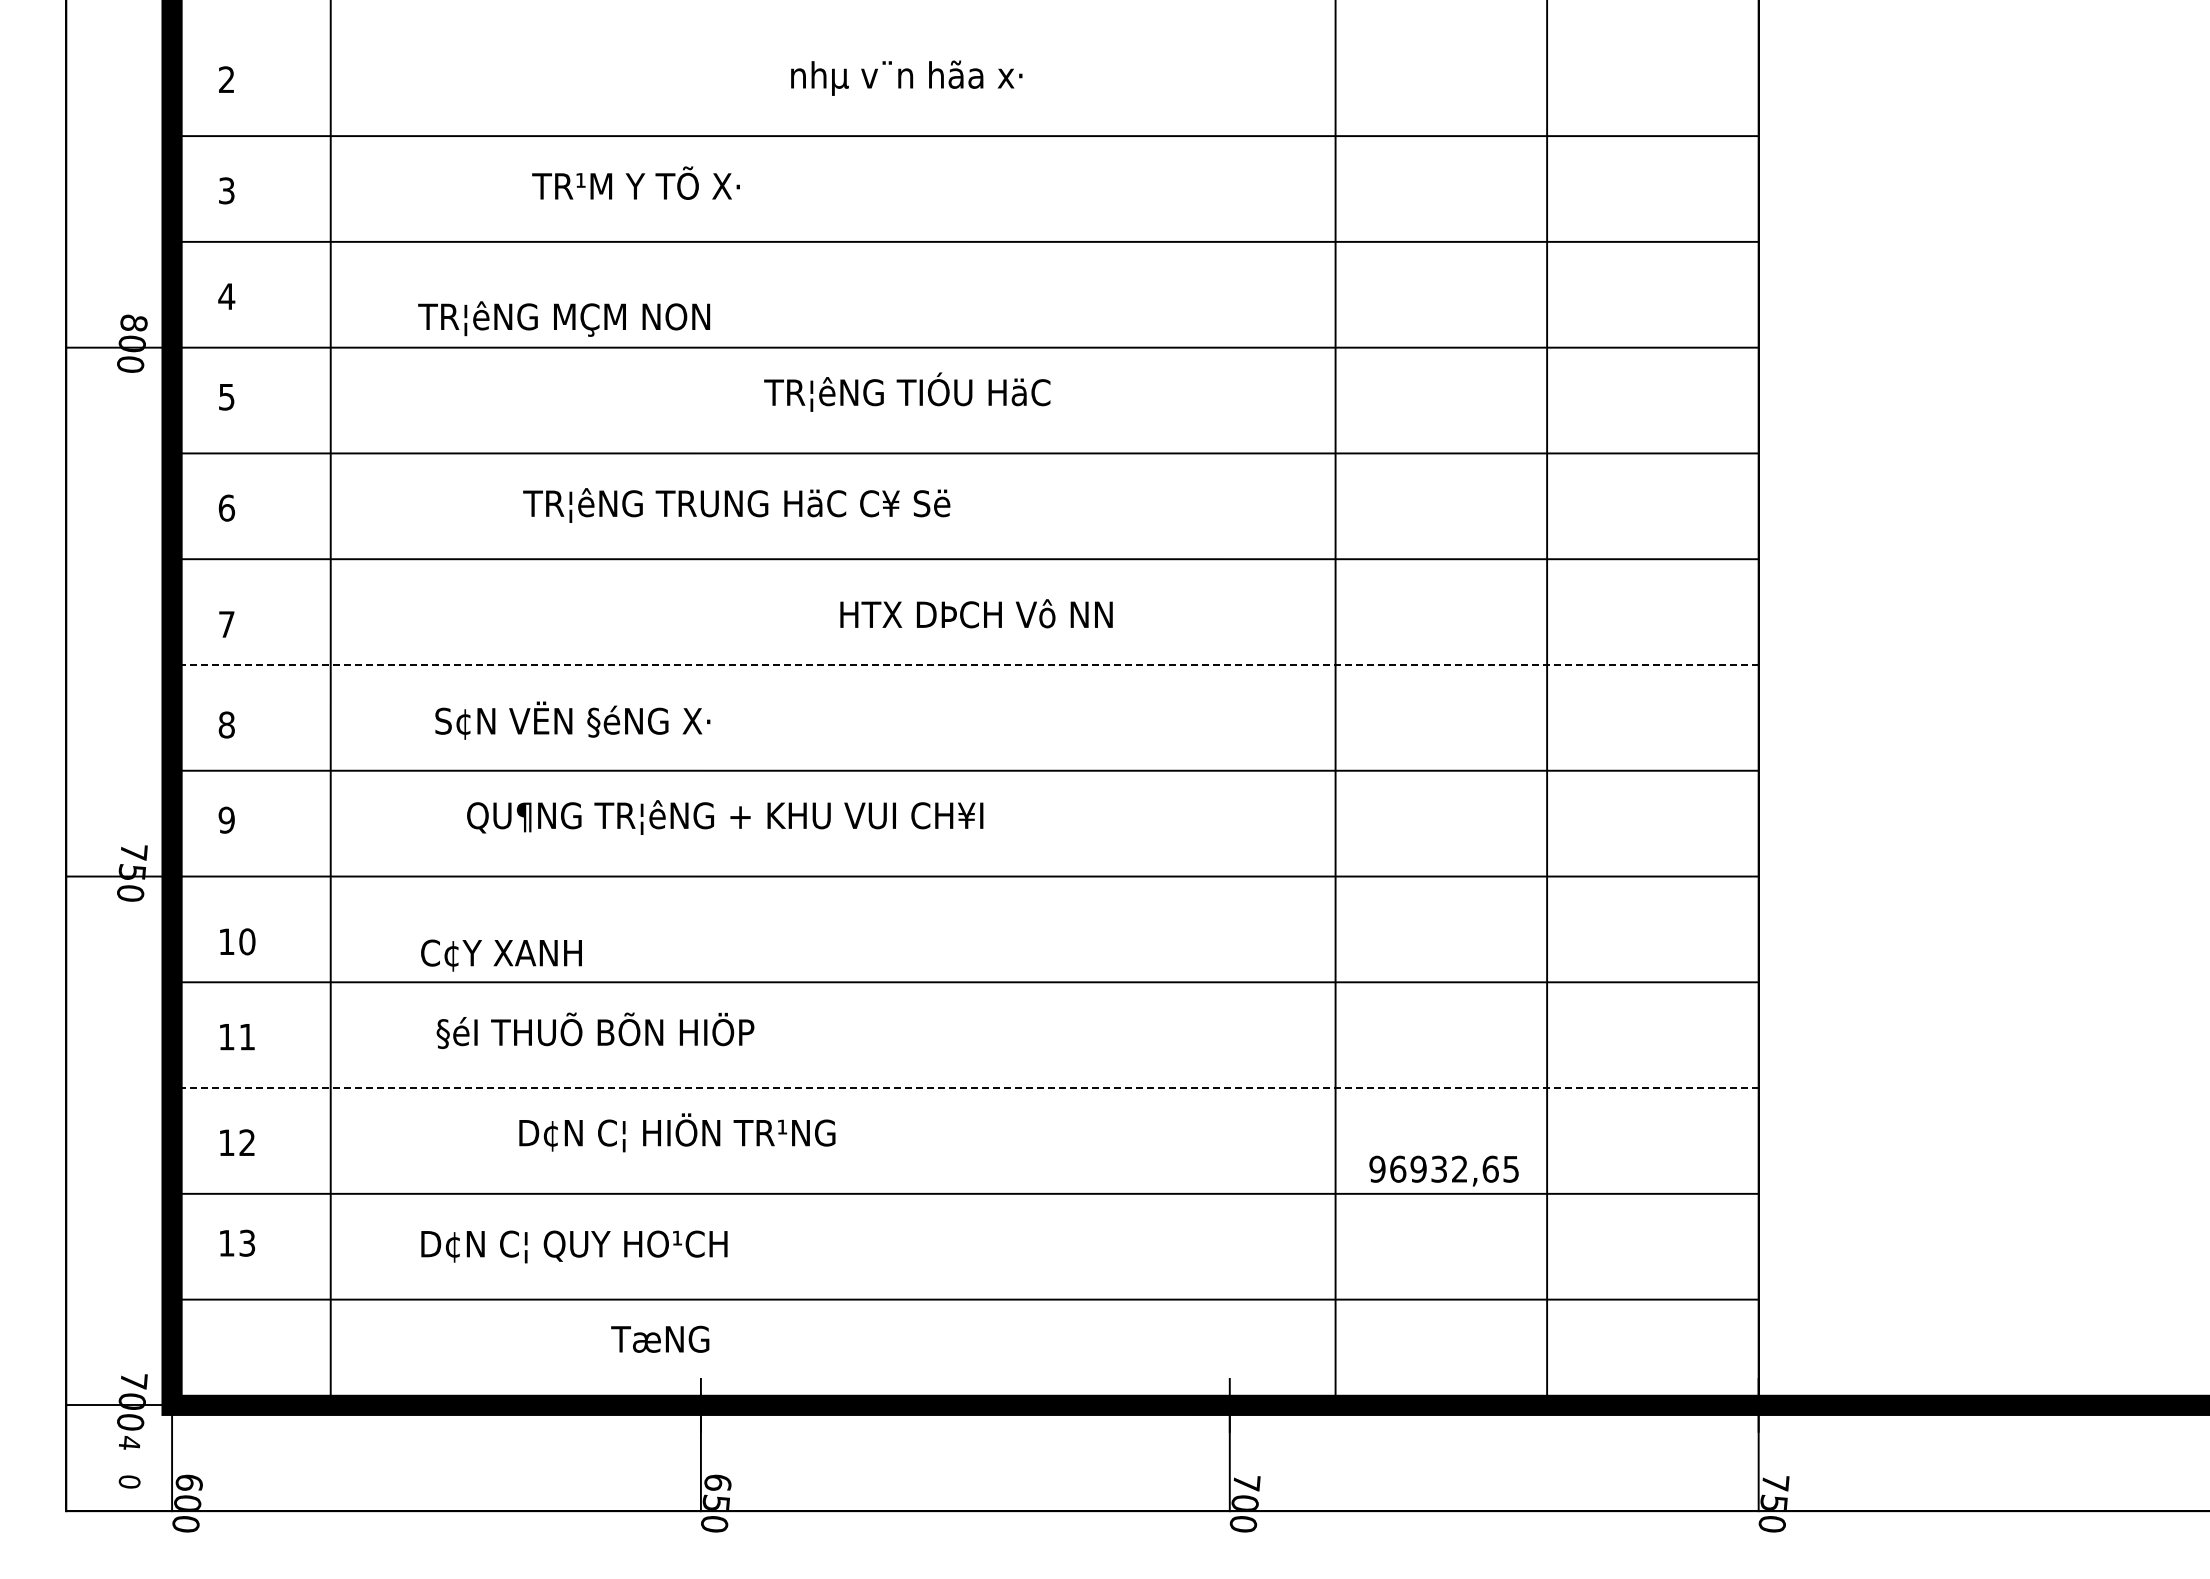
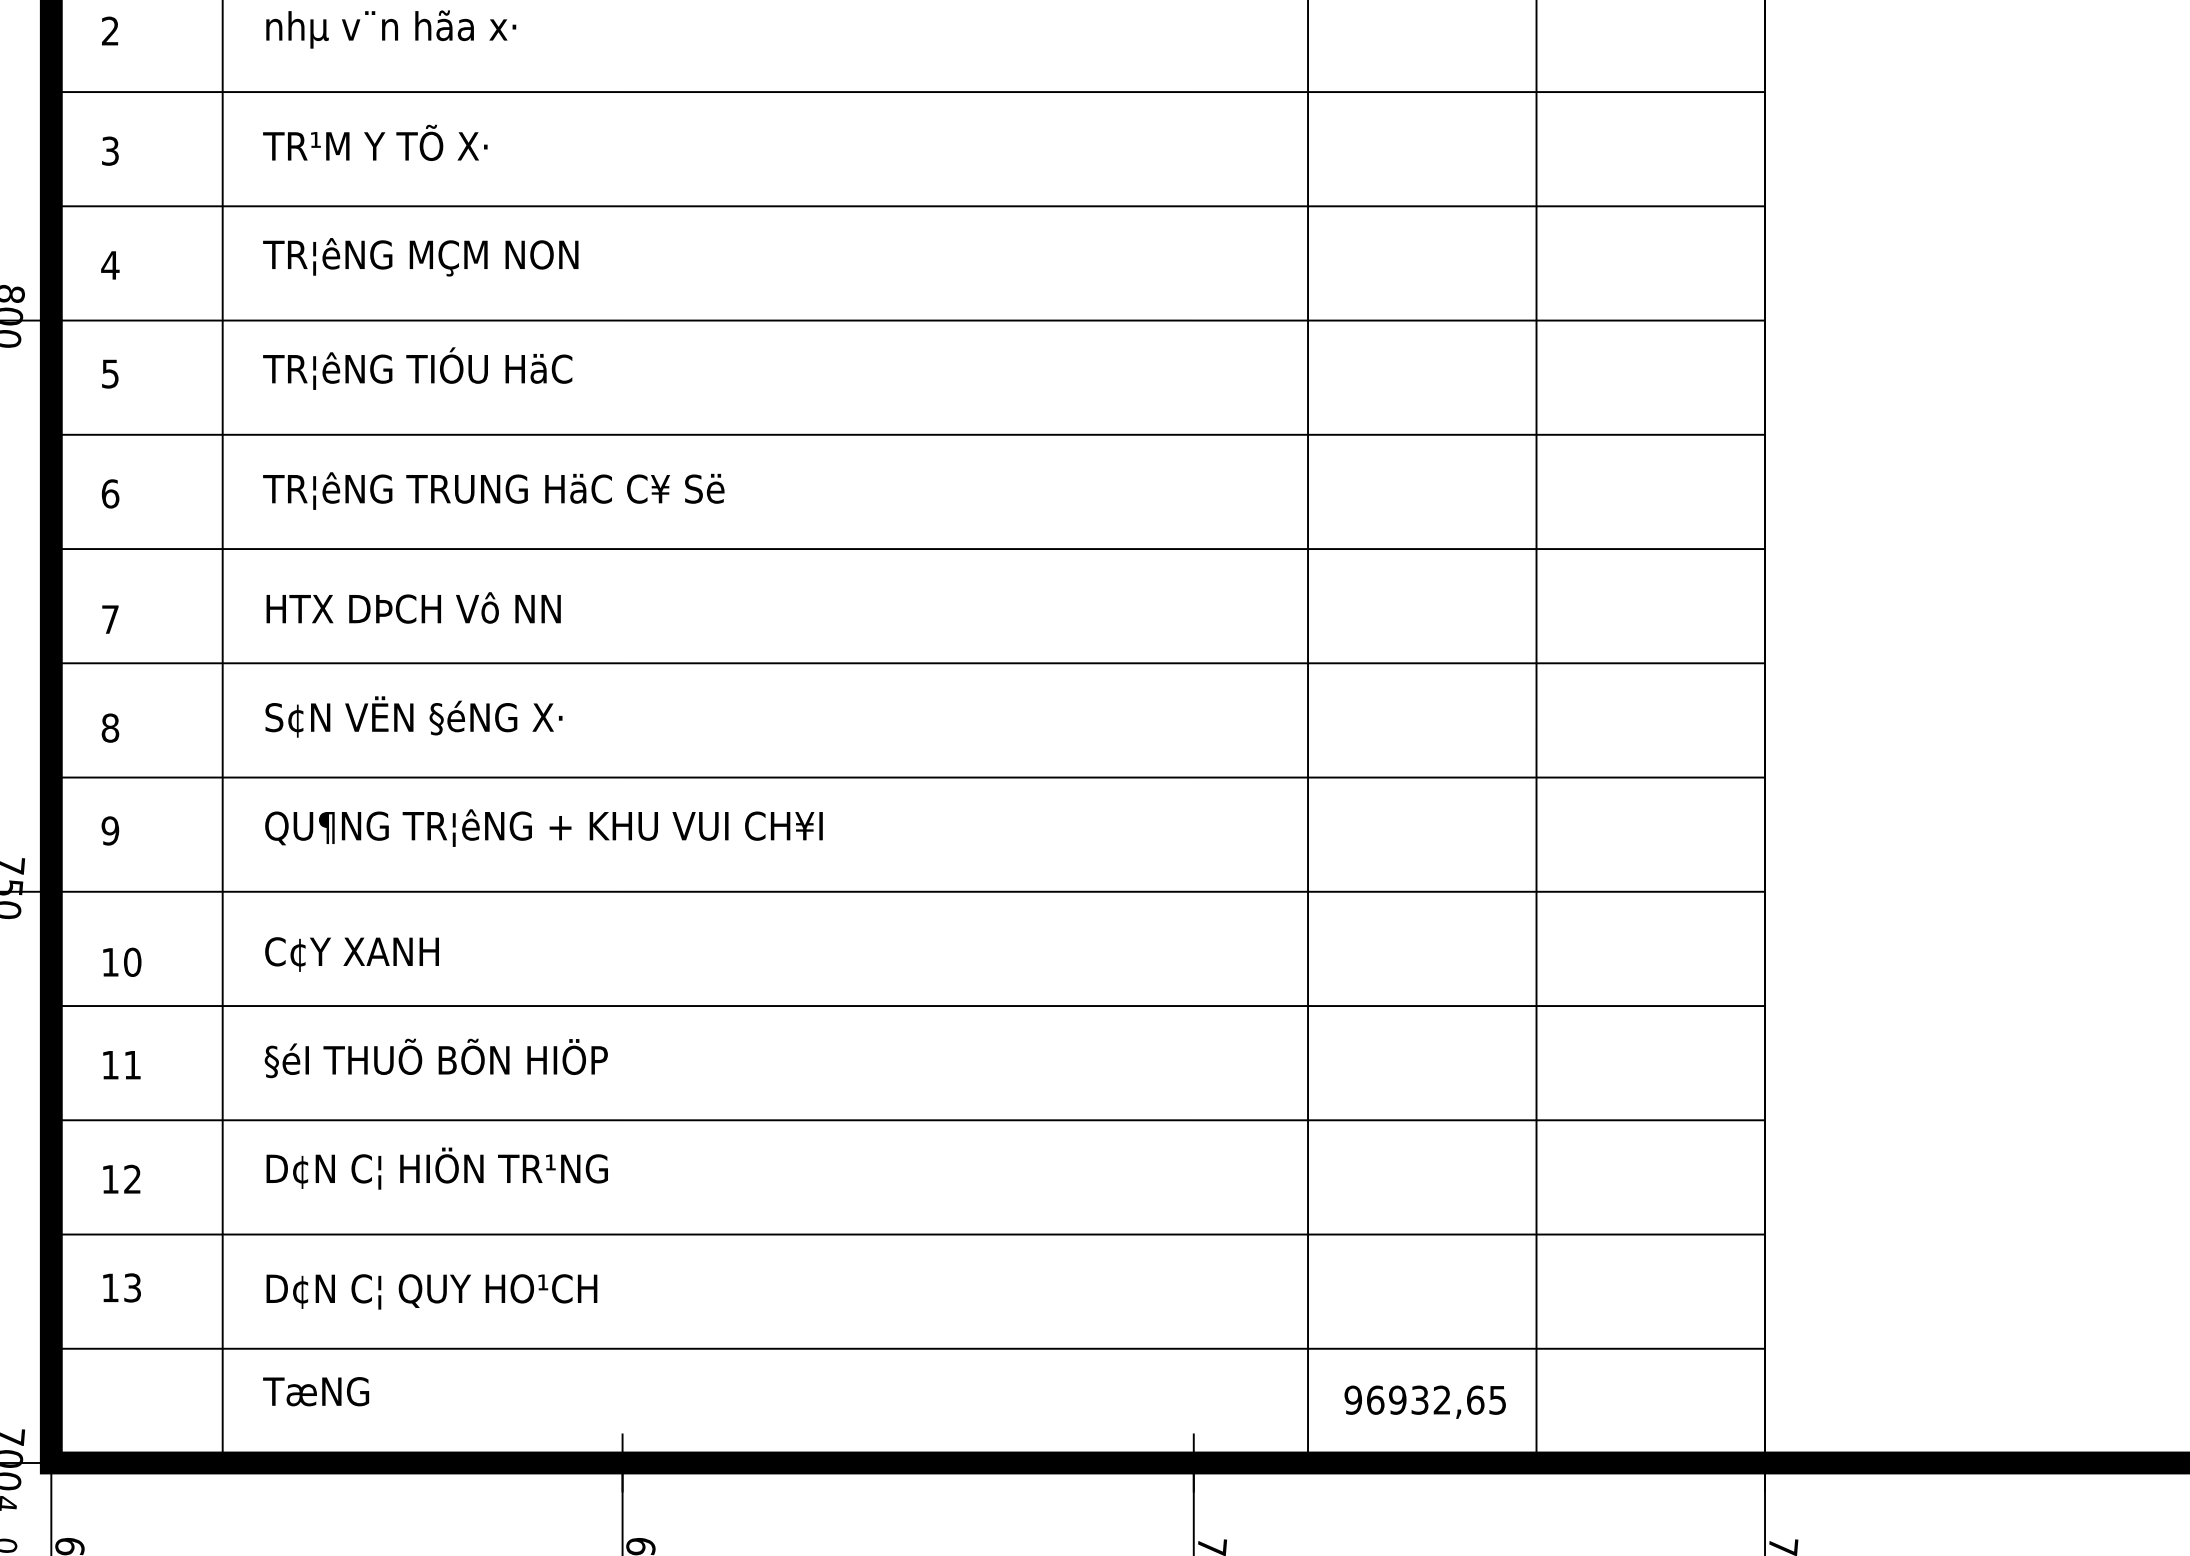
text: (906, 77) -> (390, 28), moved
text: (635, 182) -> (374, 142), moved
text: (564, 318) -> (421, 256), moved
text: (907, 391) -> (417, 367), moved
text: (736, 505) -> (493, 491), moved
text: (976, 613) -> (413, 607), moved
line: (964, 664) -> (907, 662), dashed -> solid
text: (572, 720) -> (413, 716), moved
text: (725, 817) -> (544, 828), moved
text: (501, 955) -> (352, 954), moved
text: (595, 1030) -> (436, 1058), moved
line: (964, 1088) -> (907, 1120), dashed -> solid
text: (677, 1132) -> (437, 1168), moved
text: (1443, 1170) -> (1424, 1401), moved
text: (574, 1246) -> (431, 1291), moved
text: (660, 1338) -> (316, 1390), moved

